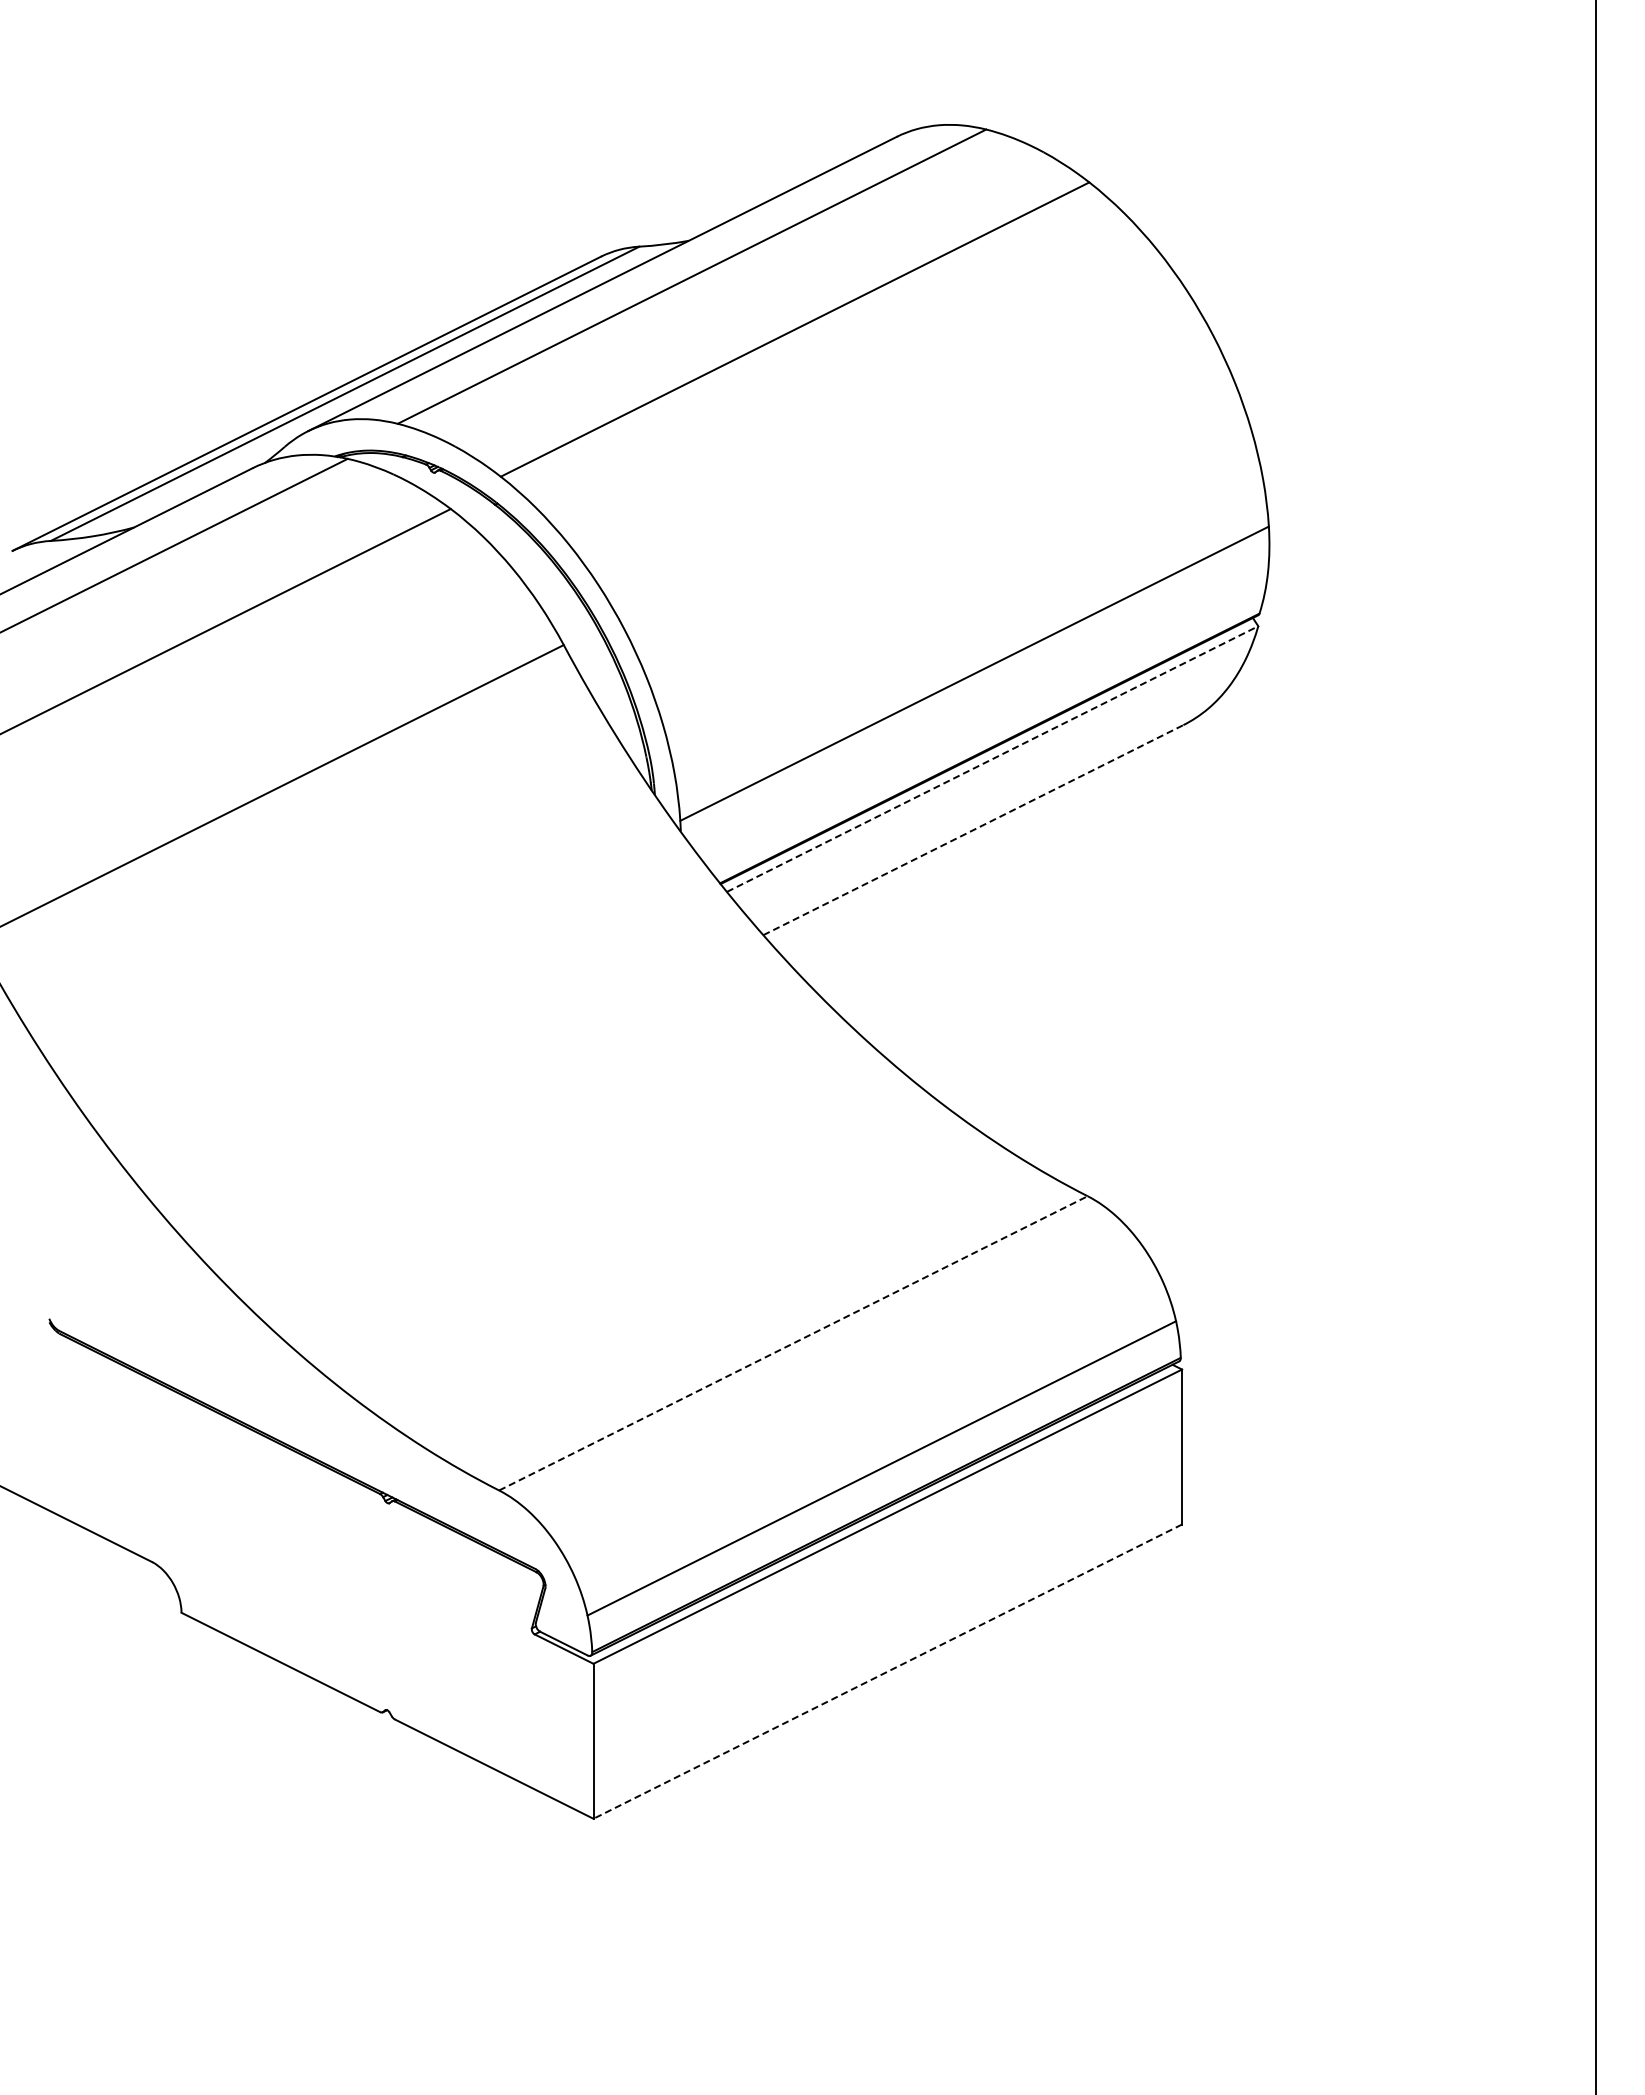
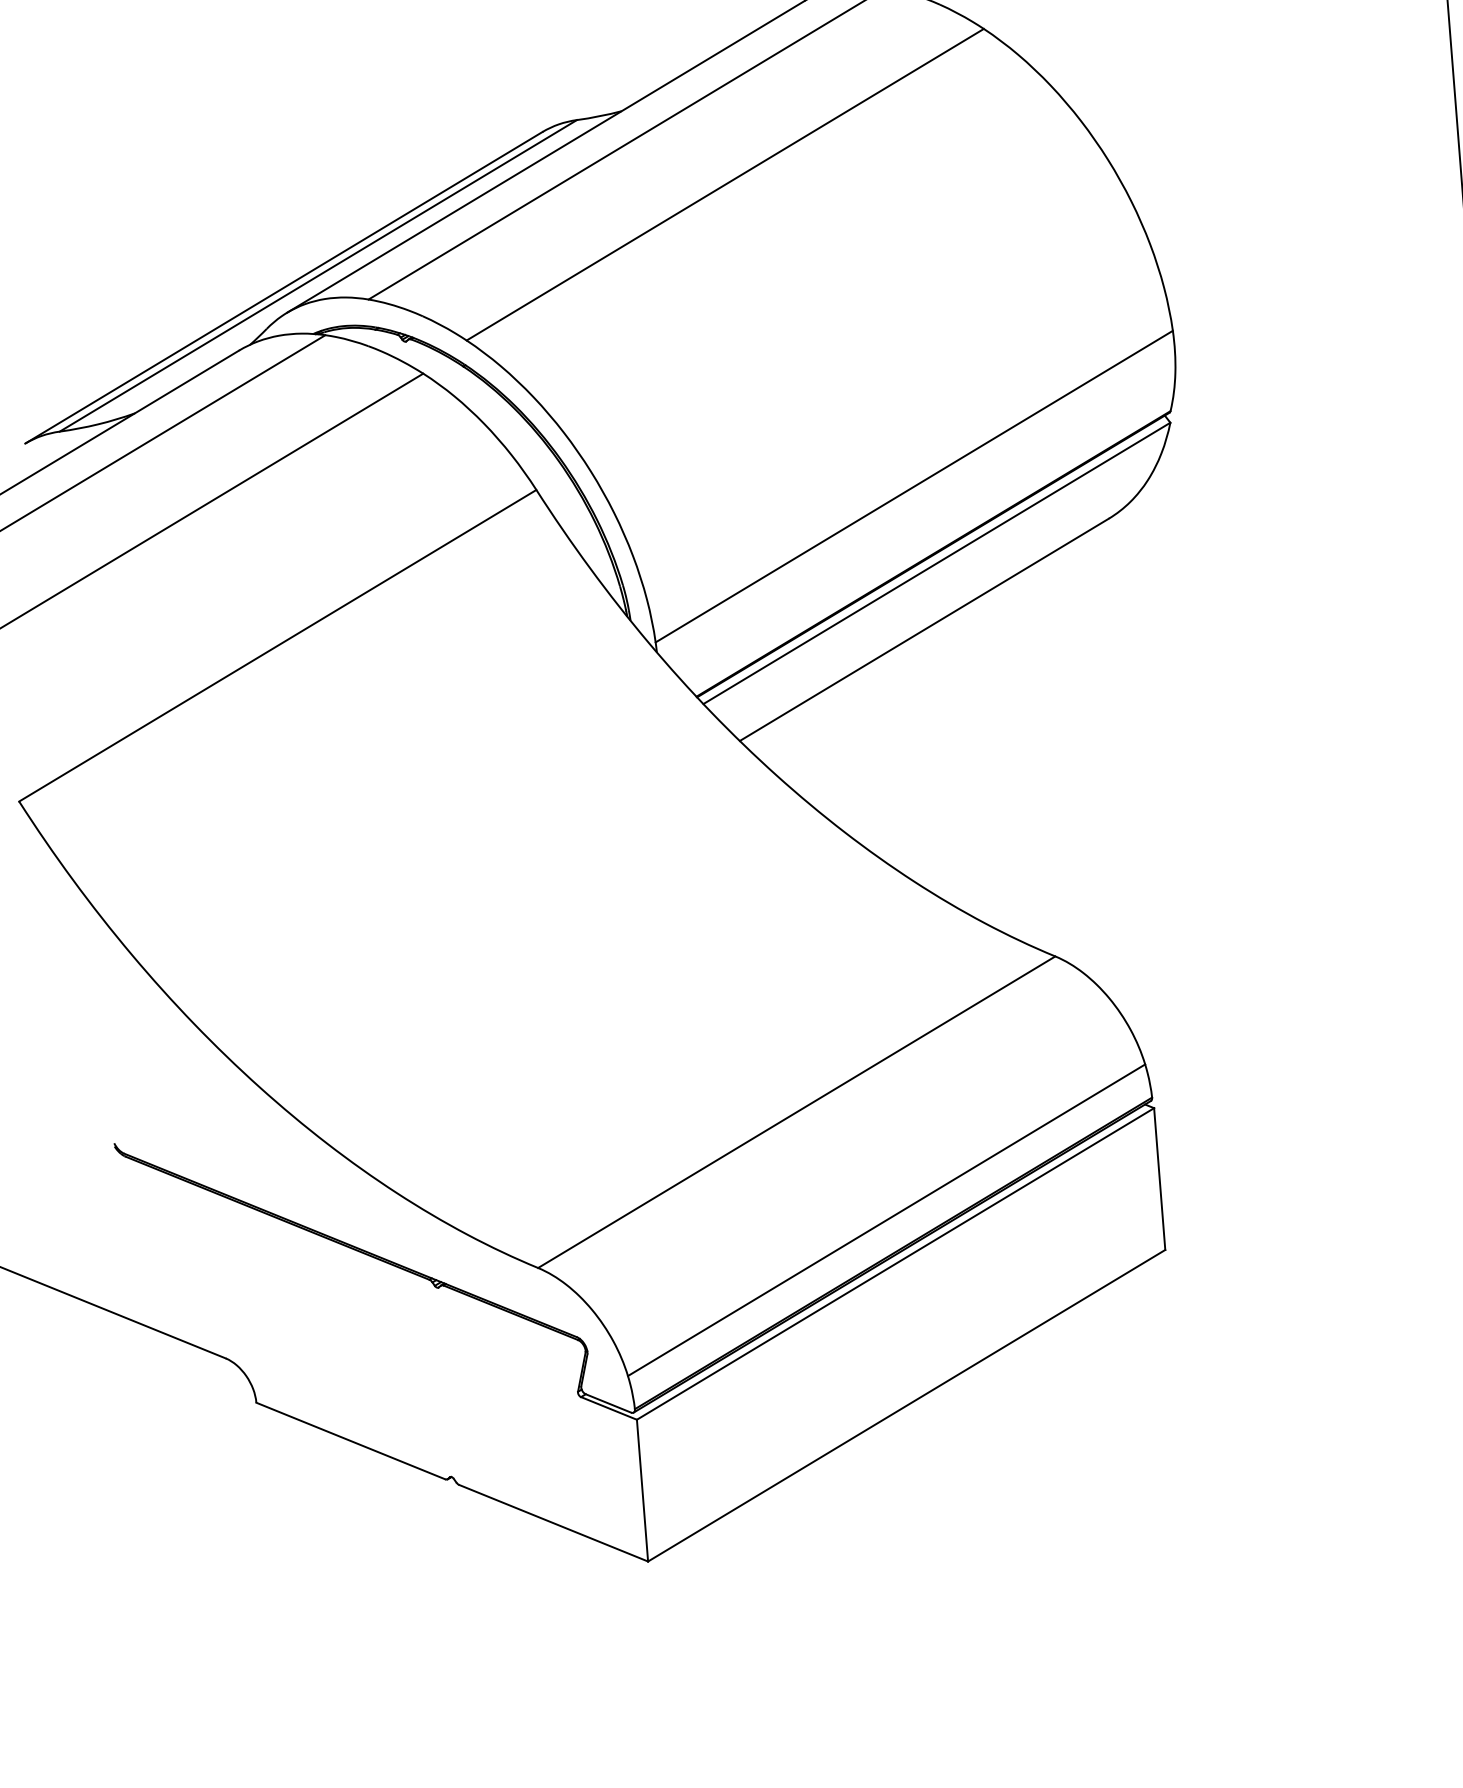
line: (993, 758) -> (937, 562), dashed -> solid
line: (973, 830) -> (924, 630), dashed -> solid
line: (793, 1343) -> (796, 1112), dashed -> solid
line: (887, 1671) -> (906, 1405), dashed -> solid

